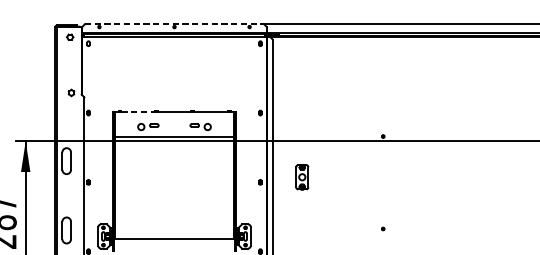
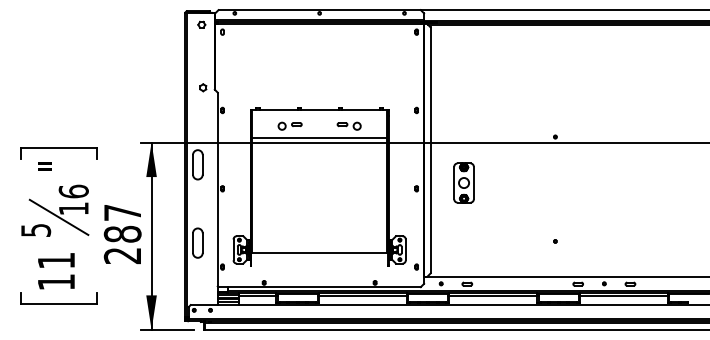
line: (175, 24) -> (320, 10), dashed -> solid
line: (138, 112) -> (278, 109), dashed -> solid
part: (301, 176) -> (463, 182), size x1.43

